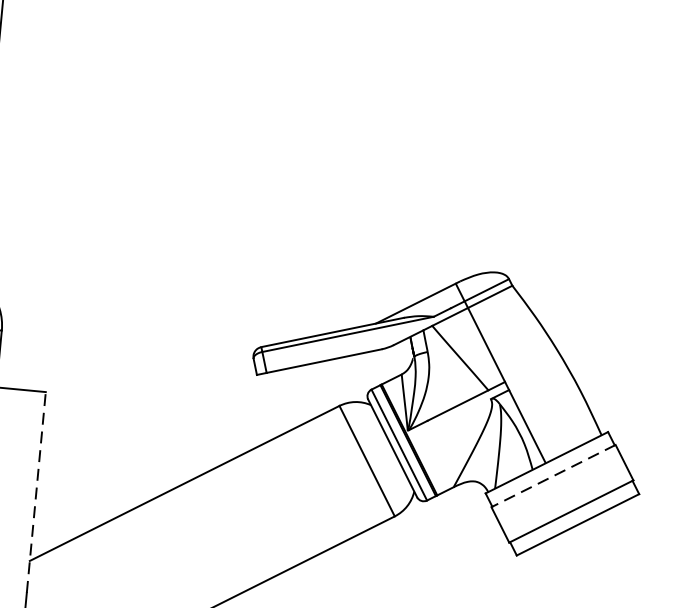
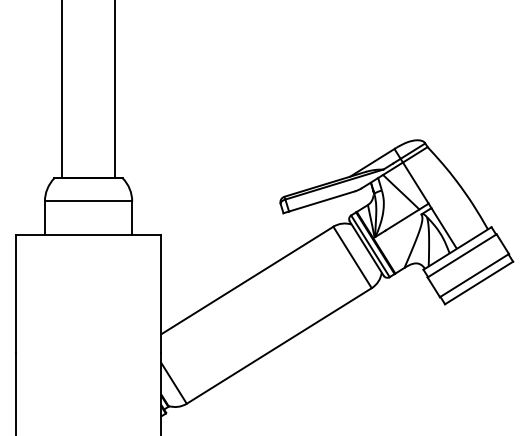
line: (554, 475) -> (462, 255), dashed -> solid
line: (36, 491) -> (161, 293), dashed -> solid

